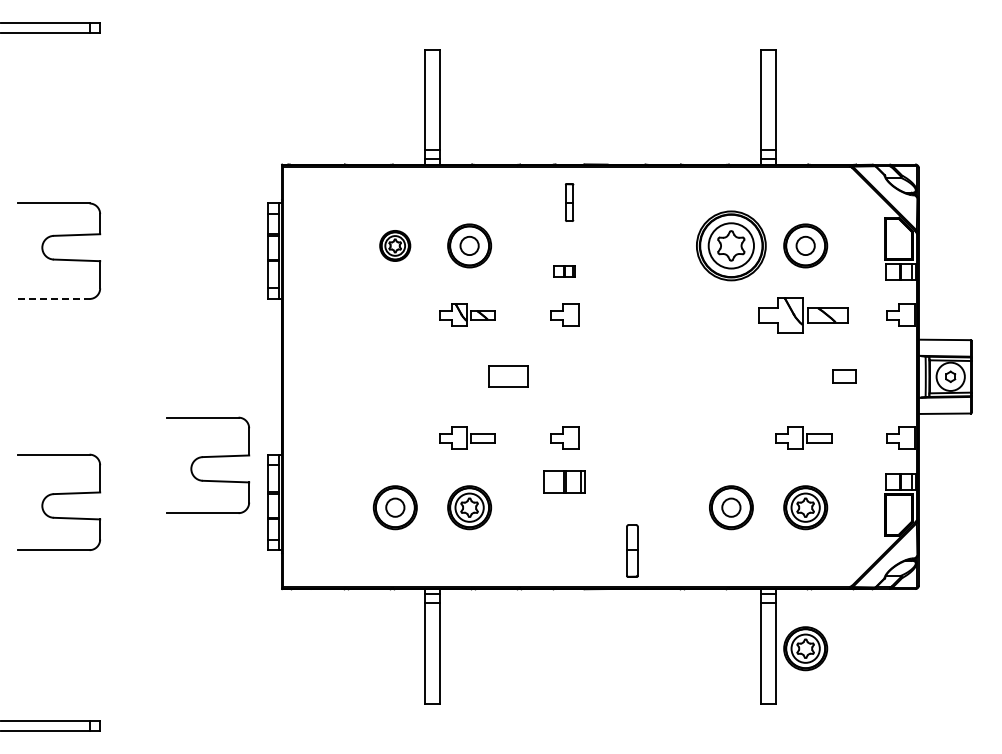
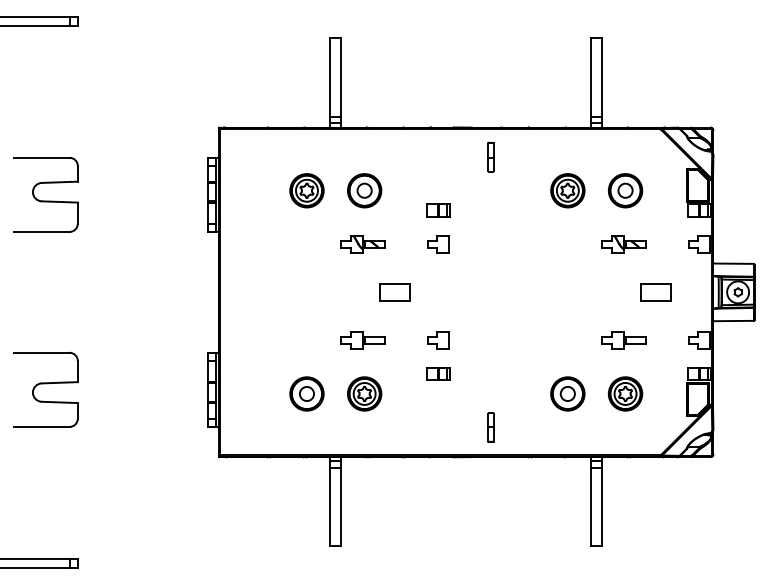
part: (569, 202) -> (491, 157), moved
part: (394, 245) -> (306, 190), size x1.43
part: (731, 245) -> (567, 190), size x0.62
part: (564, 271) -> (438, 210), size x1.43
line: (53, 299) -> (41, 232), dashed -> solid
part: (803, 314) -> (623, 243), size x0.62
part: (844, 376) -> (655, 292), size x1.67
part: (208, 457) -> (161, 354), removed
part: (564, 481) -> (438, 373), size x0.71
part: (632, 550) -> (491, 427), size x0.71
part: (805, 648) -> (625, 503), removed

